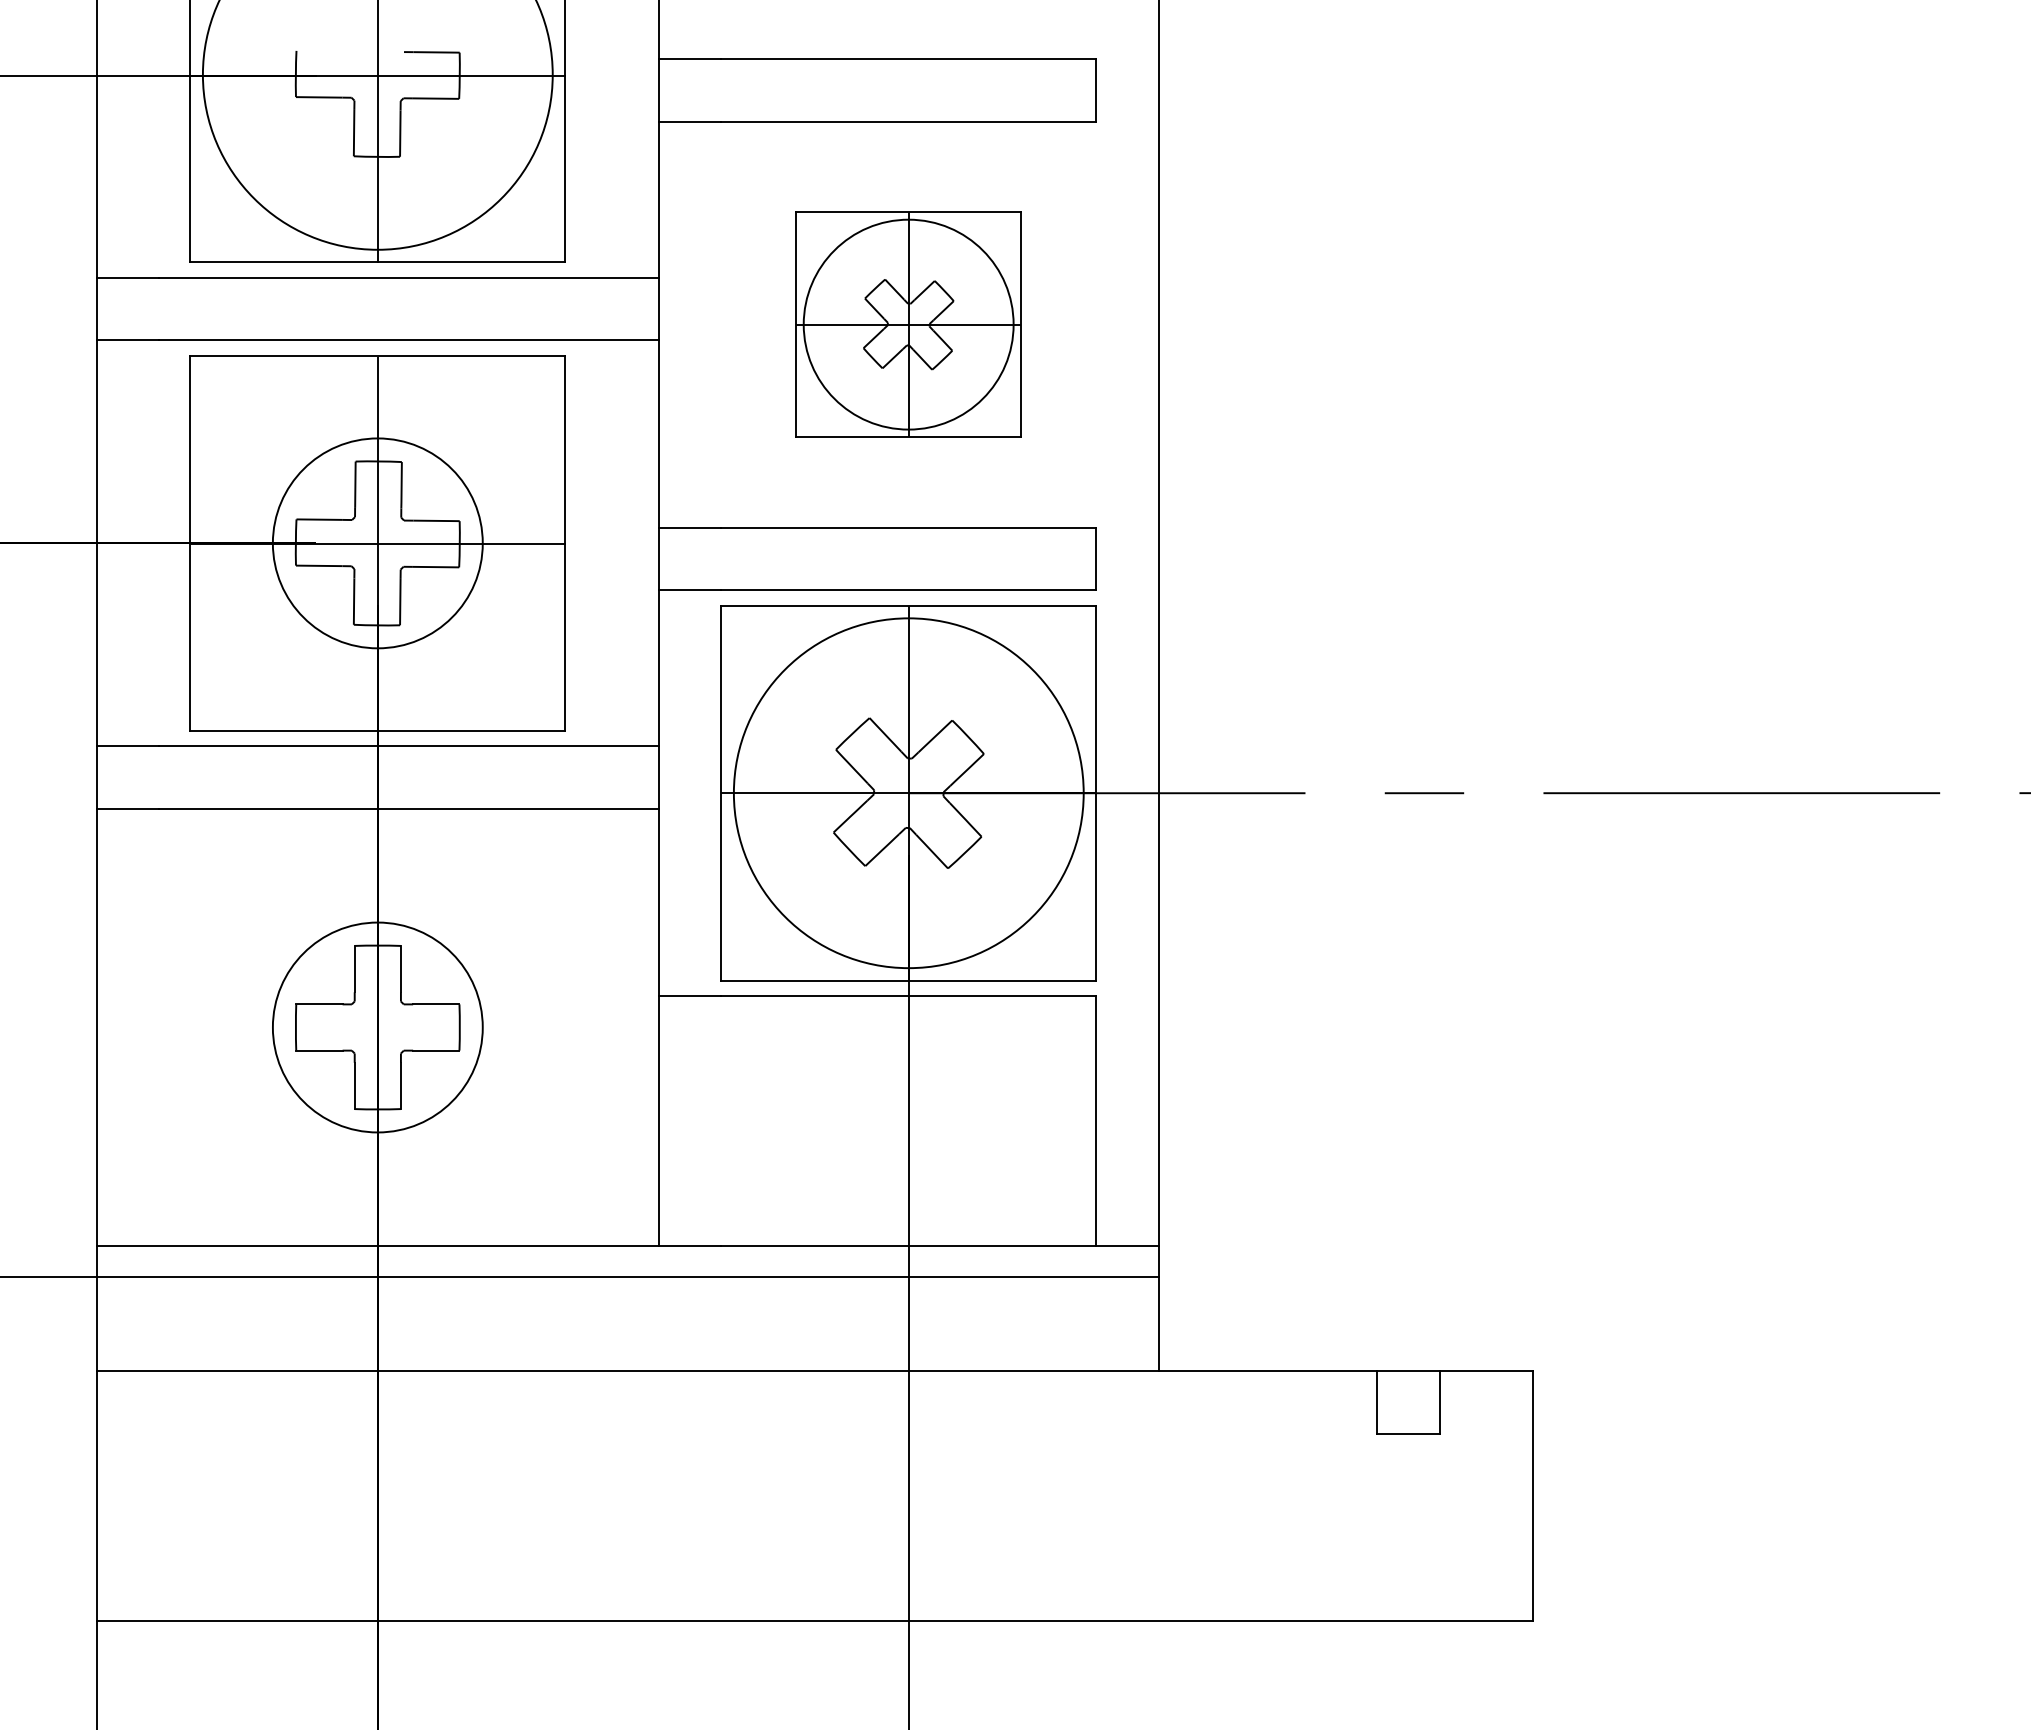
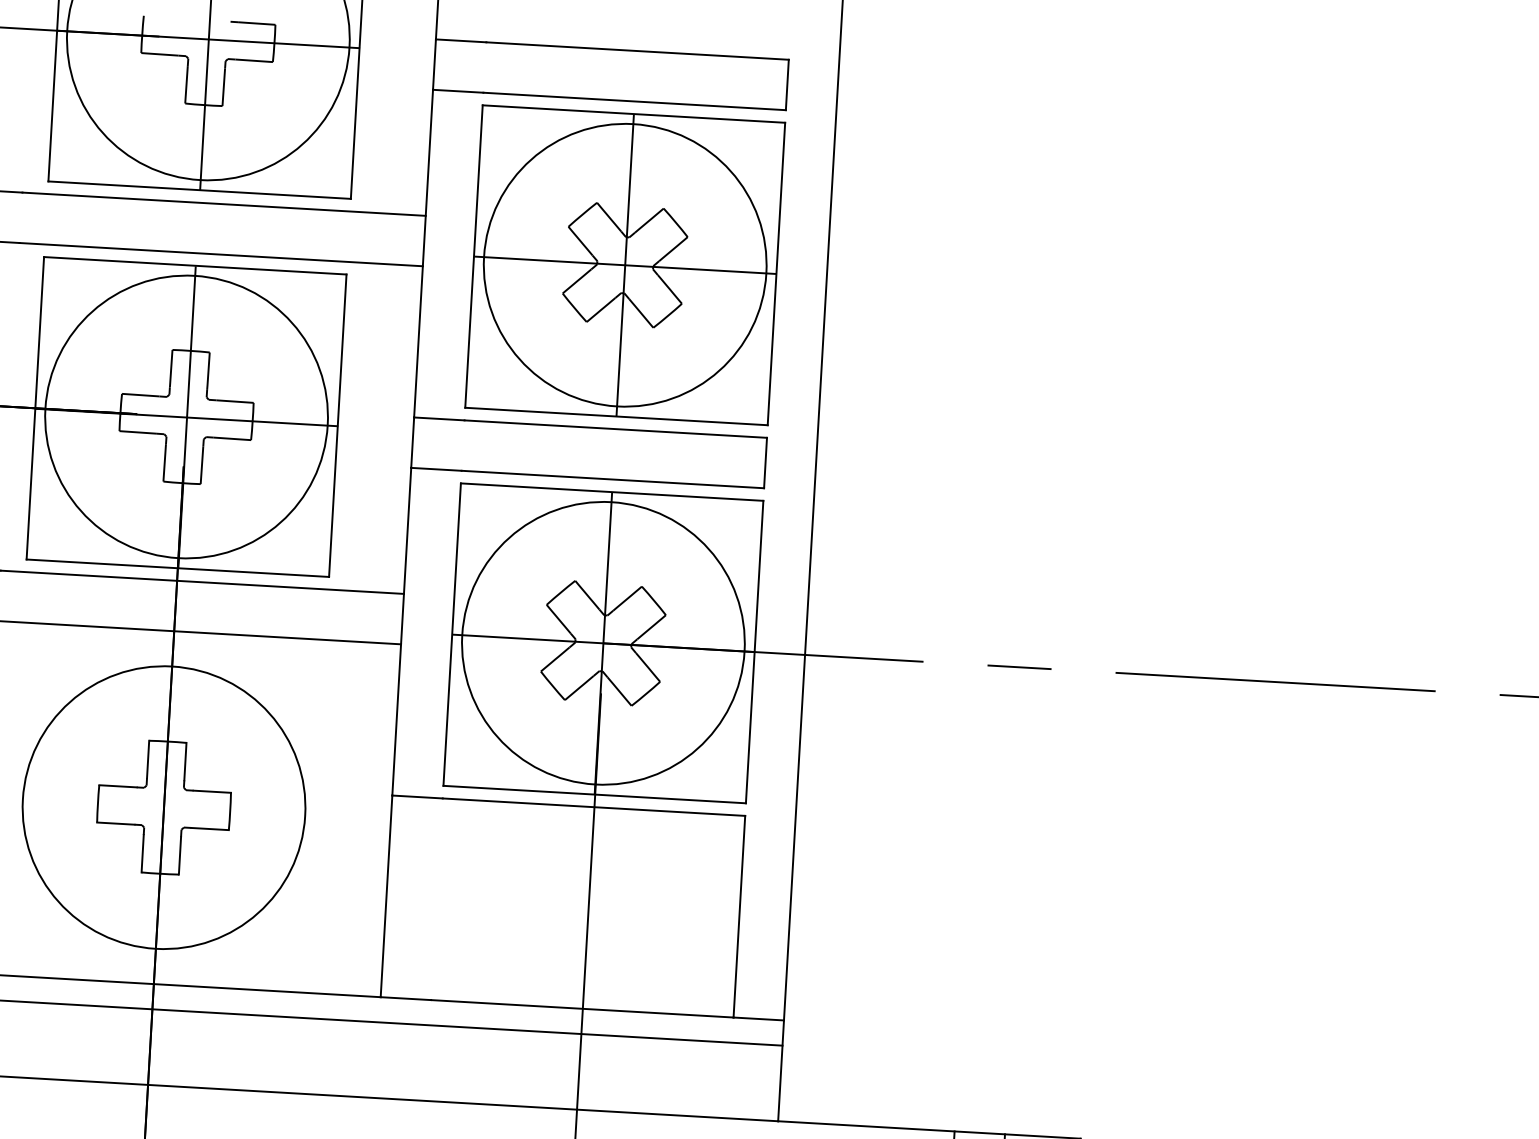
part: (908, 324) -> (624, 265), size x1.67
circle: (377, 543) -> (186, 417), size x1.67
circle: (377, 1027) -> (163, 807), size x1.67

